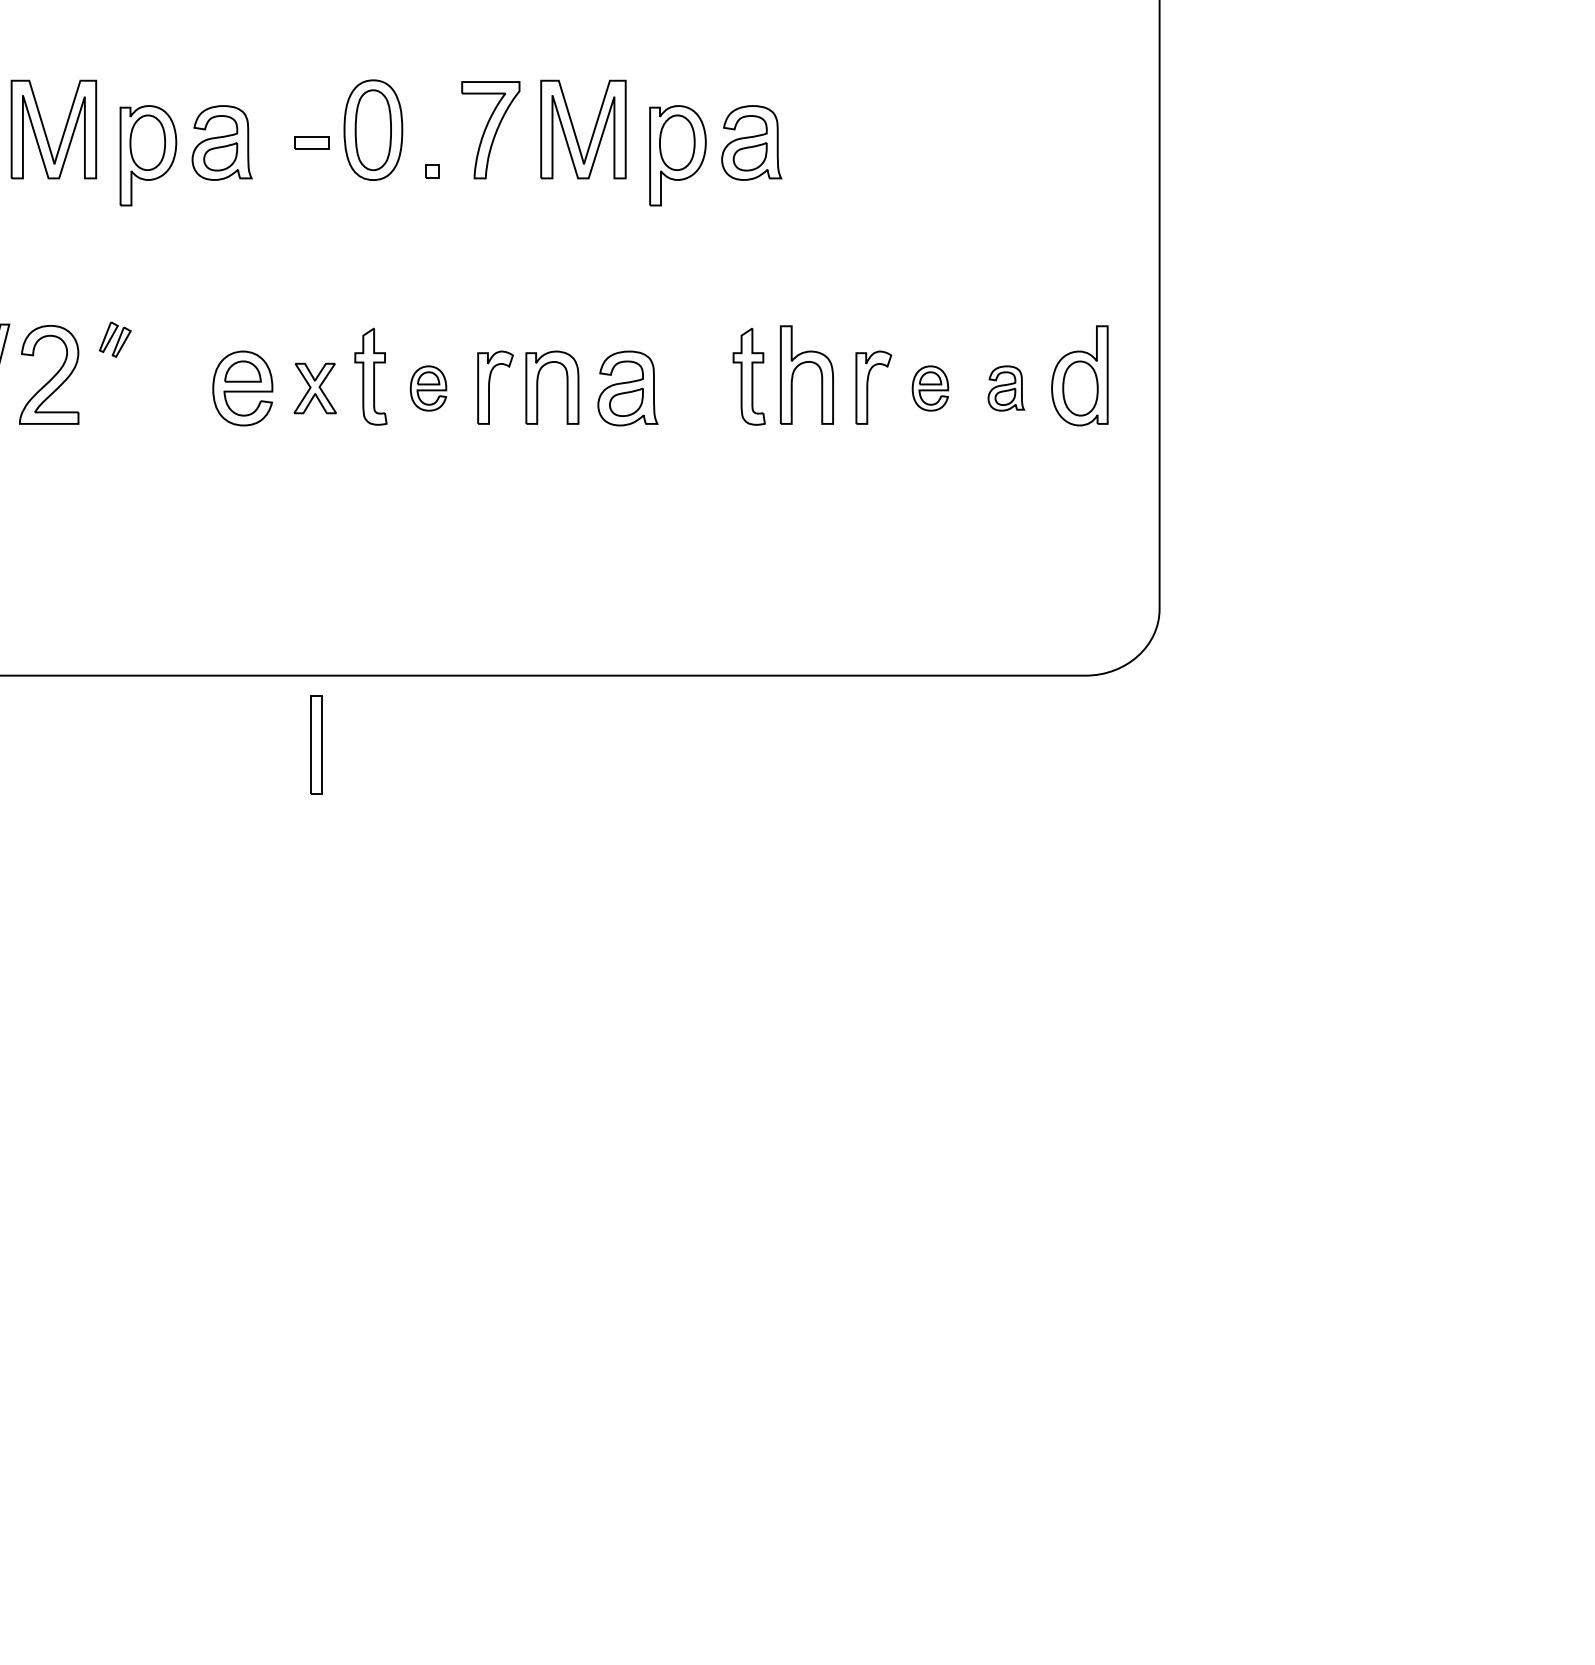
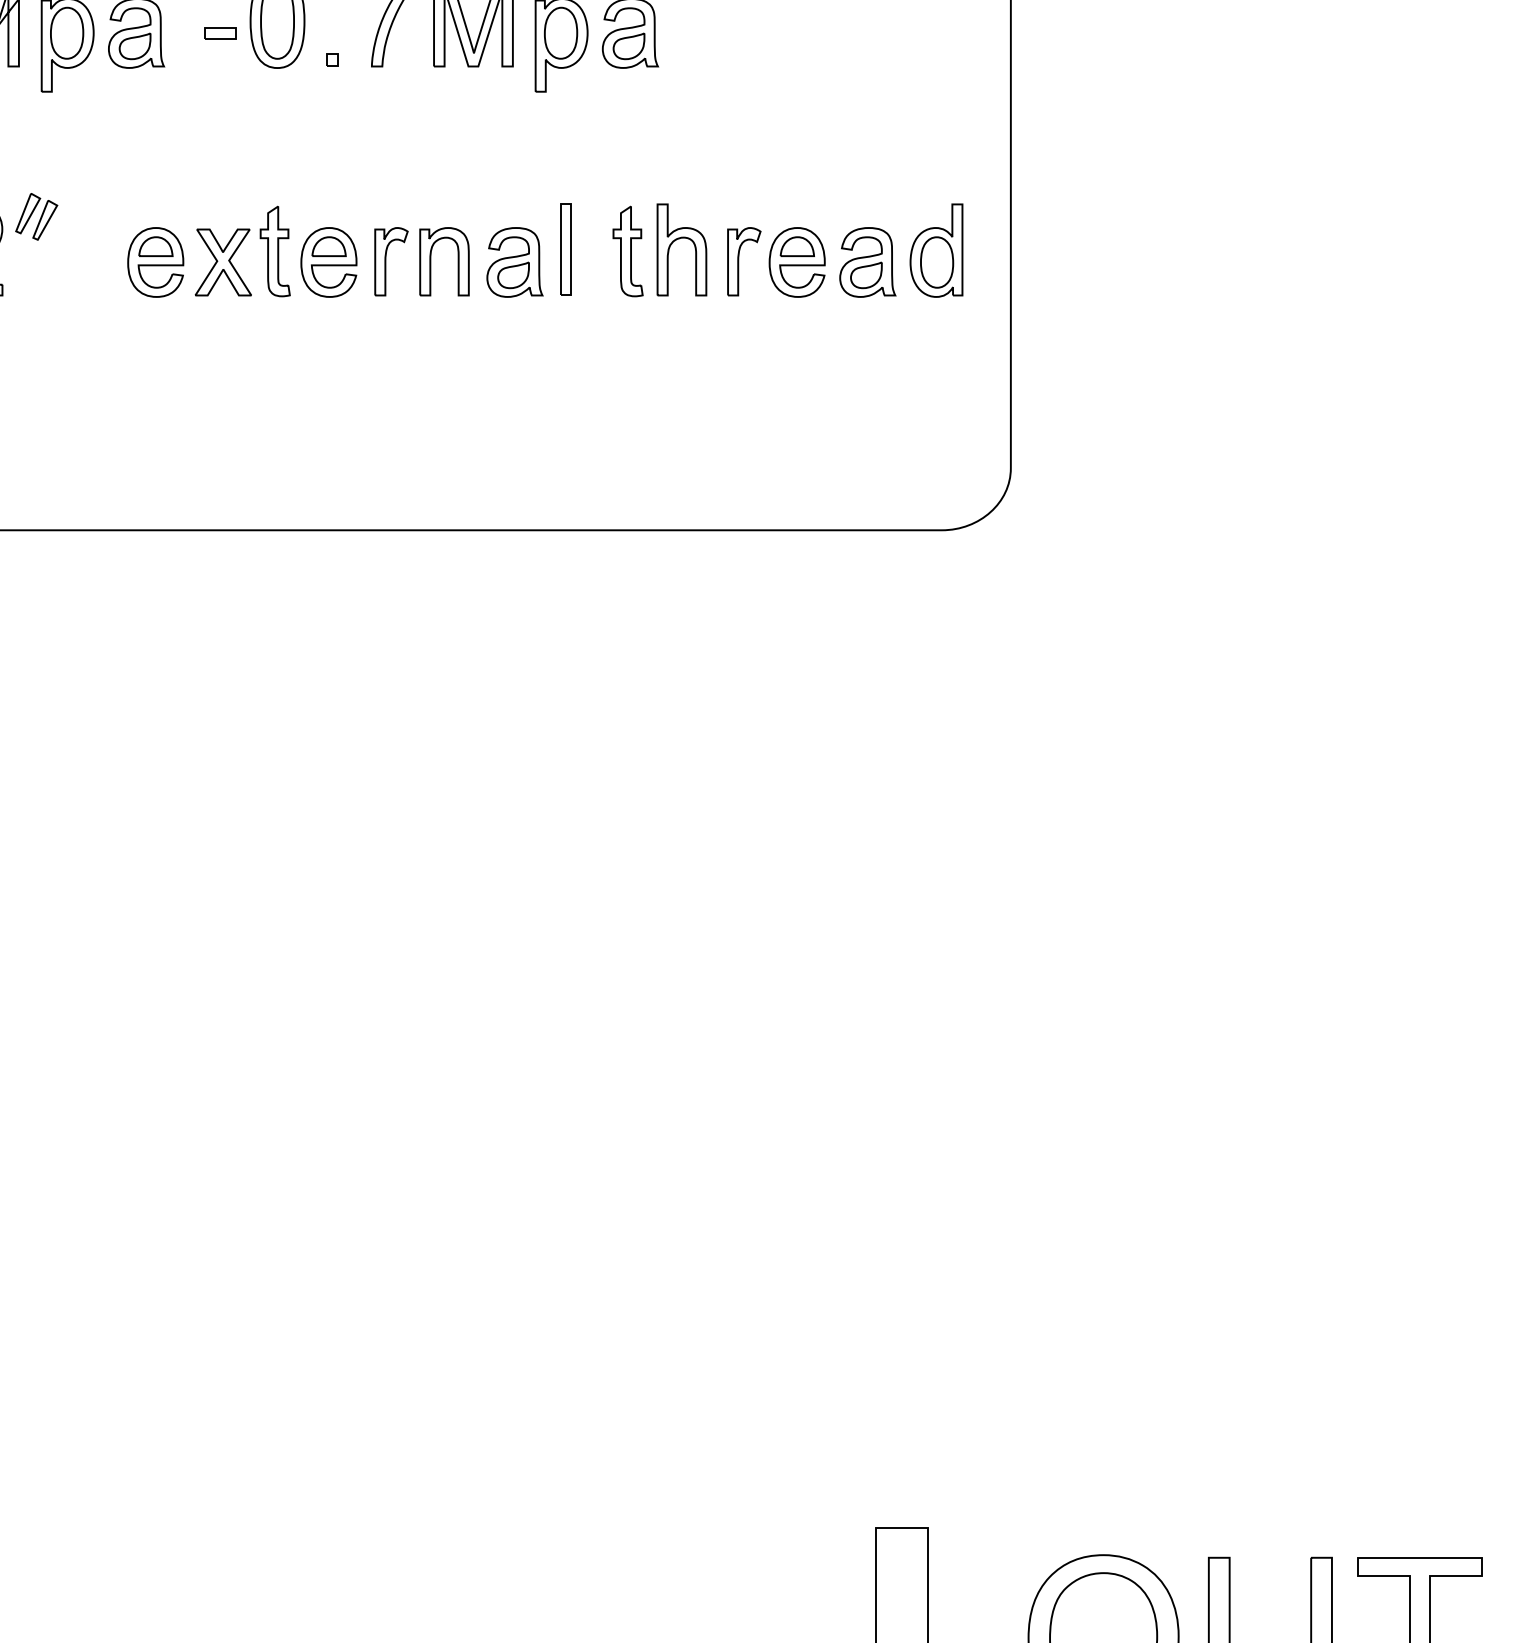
part: (114, 339) -> (36, 216), size x1.43
part: (314, 388) -> (222, 262), size x1.43
part: (428, 388) -> (328, 262), size x1.67
part: (929, 388) -> (796, 262), size x1.67
part: (1005, 388) -> (867, 262), size x1.67
part: (315, 744) -> (565, 249), moved

